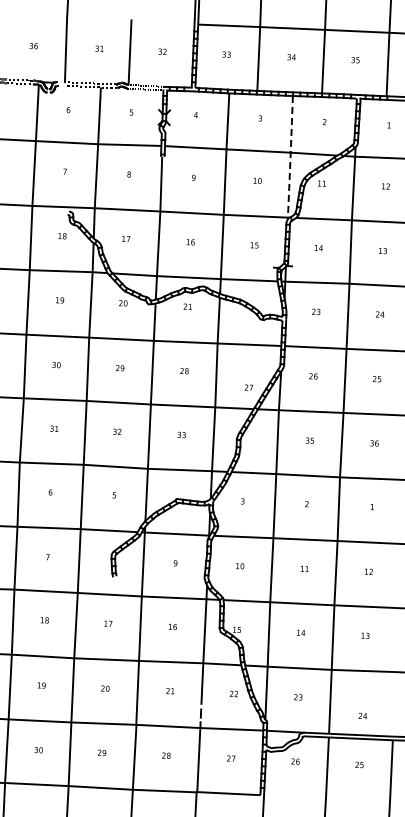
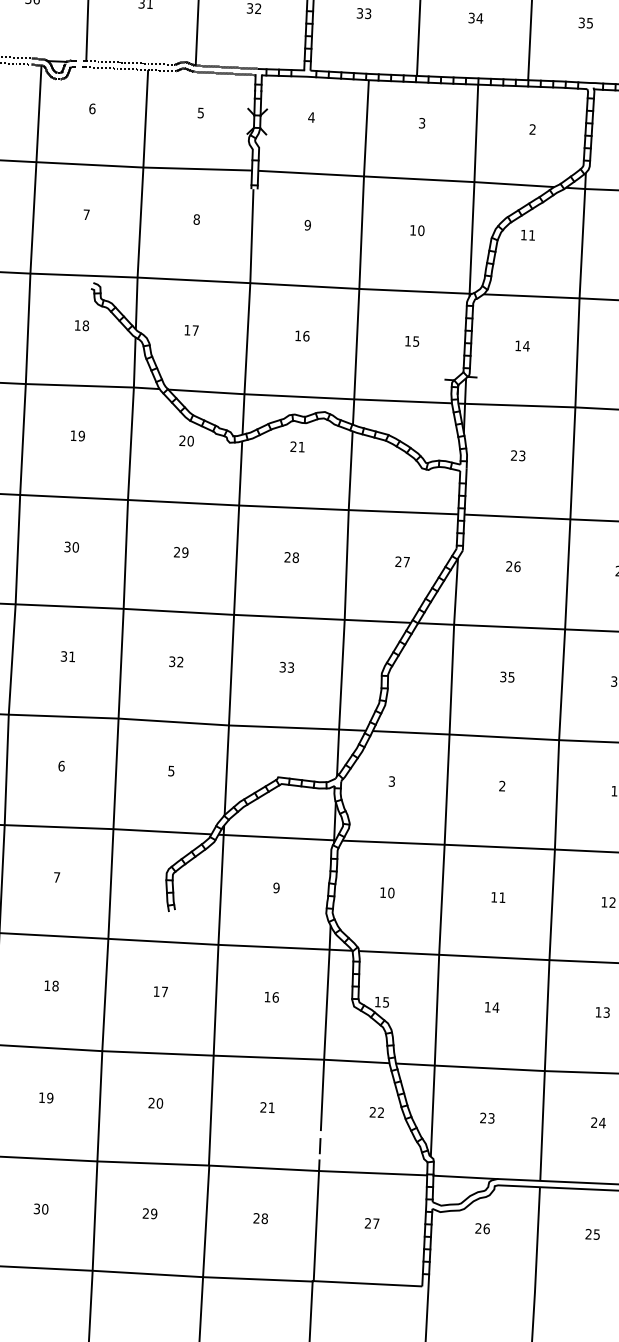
line: (290, 158) -> (473, 192), dashed -> solid
text: (248, 387) -> (401, 561), moved
text: (362, 715) -> (597, 1121), moved

